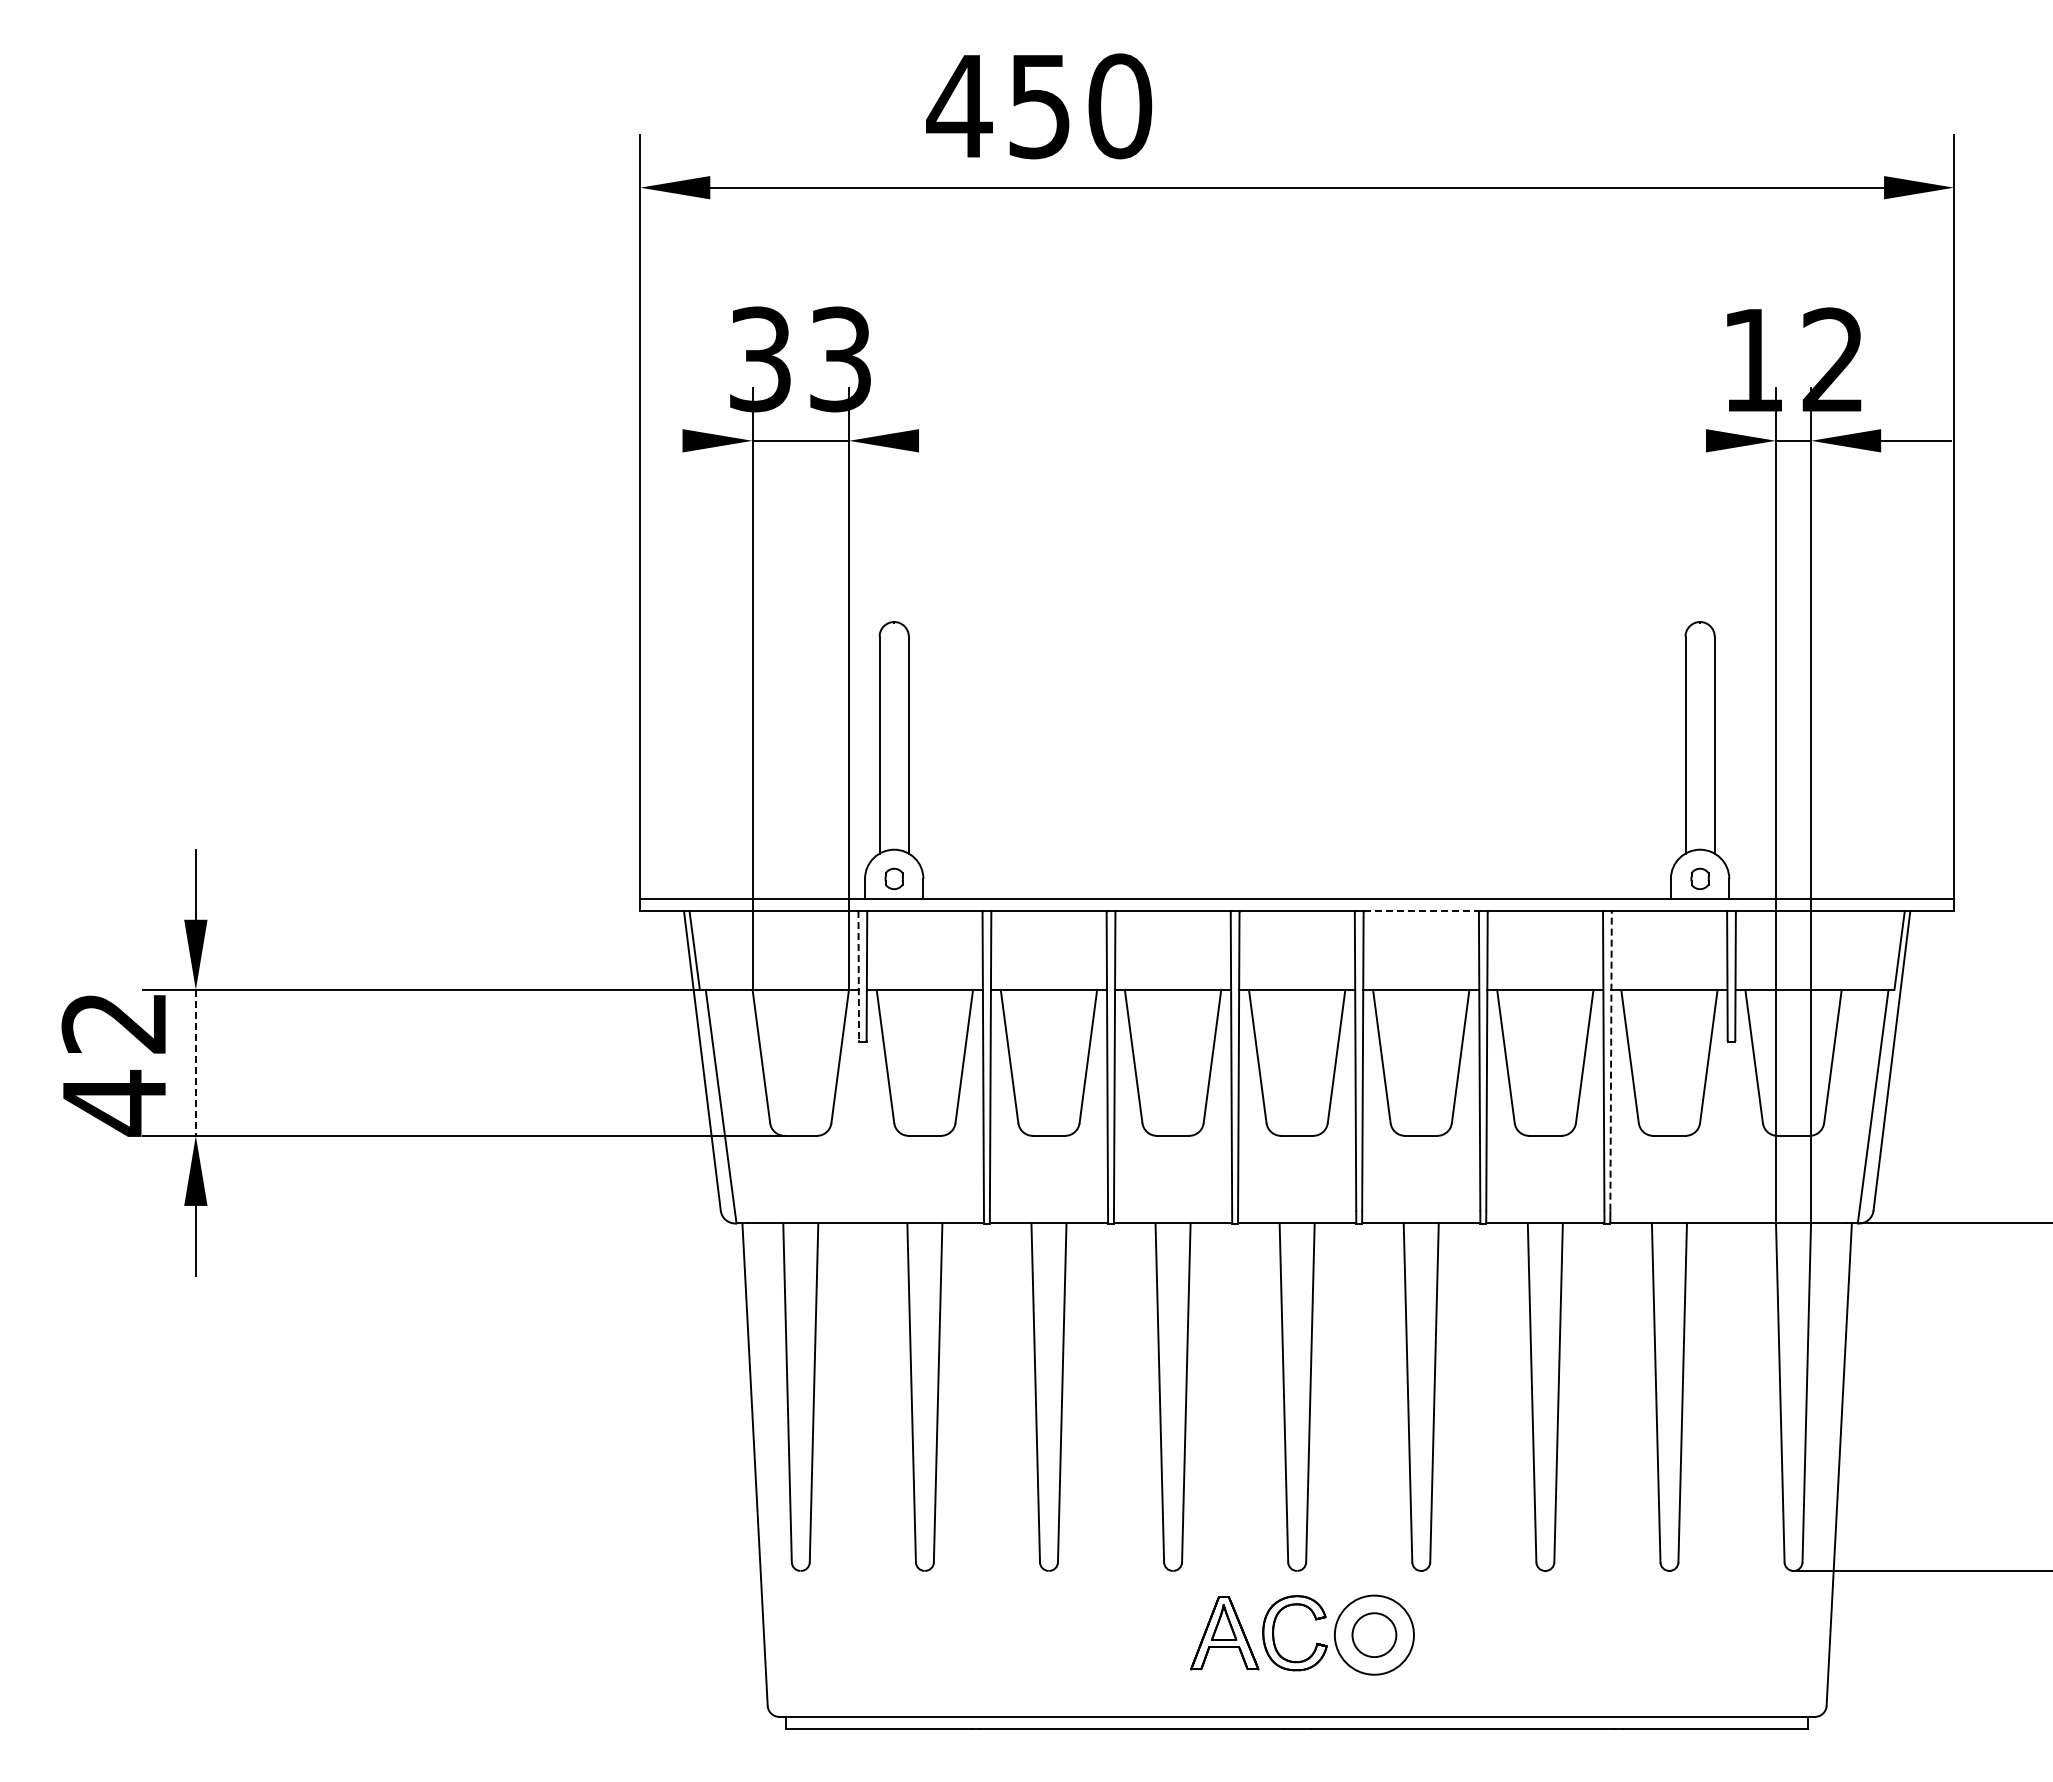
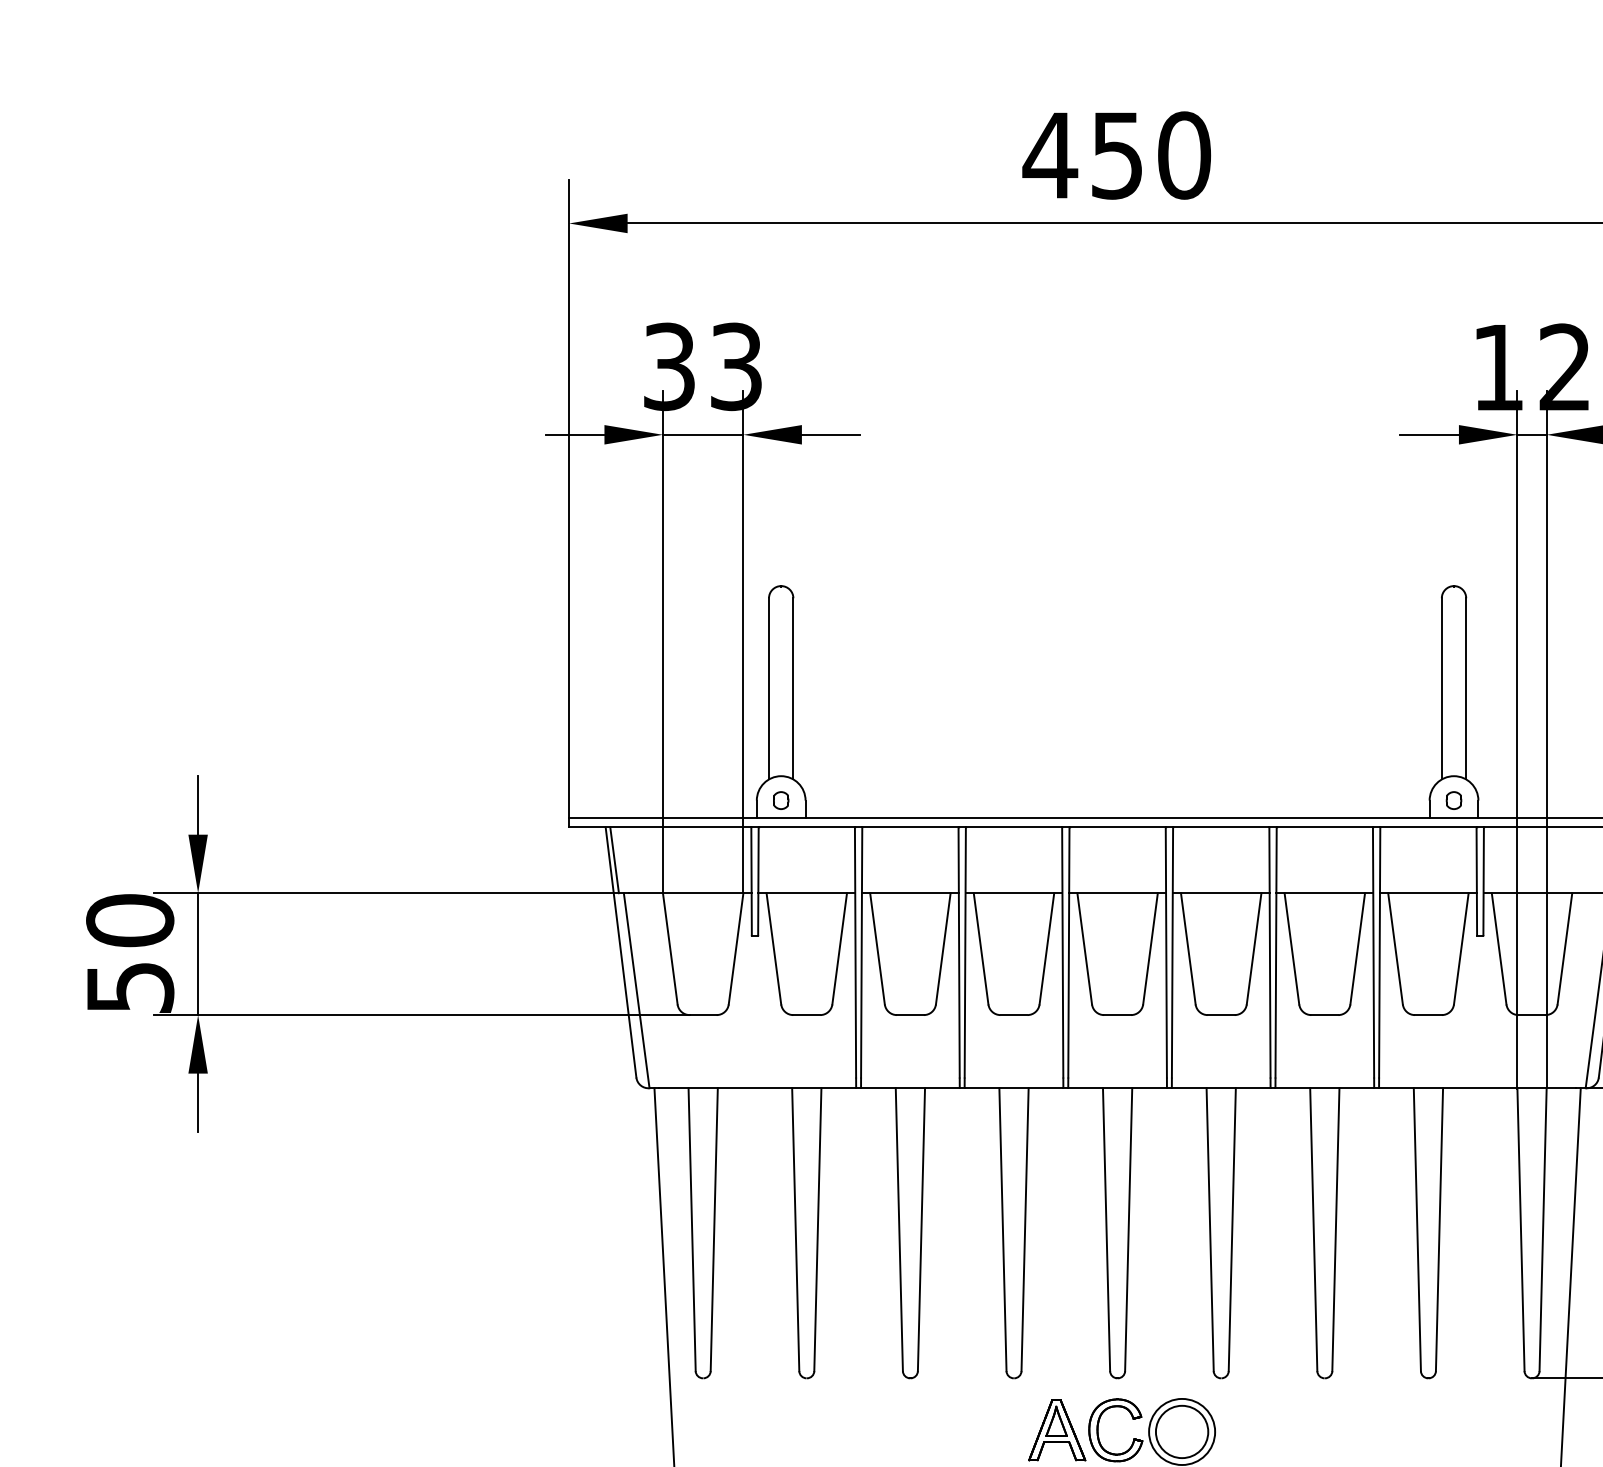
text: (1039, 106) -> (1117, 155), moved
line: (647, 440) -> (575, 434), added
line: (954, 440) -> (831, 434), added
line: (1670, 440) -> (1429, 434), added
line: (1421, 911) -> (1221, 827), dashed -> solid
line: (858, 975) -> (751, 881), dashed -> solid
line: (1611, 1060) -> (1380, 952), dashed -> solid
line: (195, 1062) -> (197, 953), dashed -> solid
text: (114, 1063) -> (130, 954), 42 -> 50
circle: (1374, 1634) -> (1182, 1431), size x1.43

